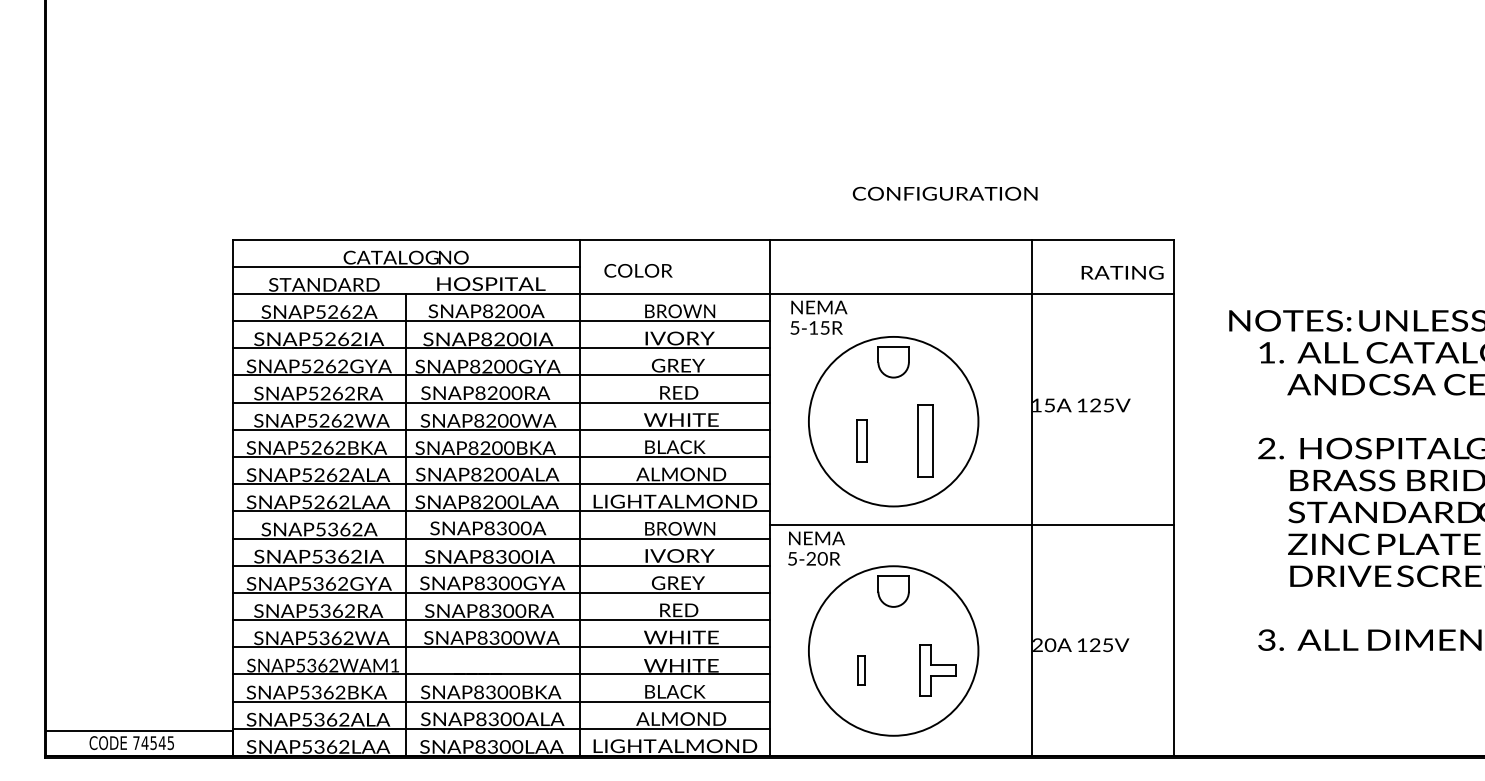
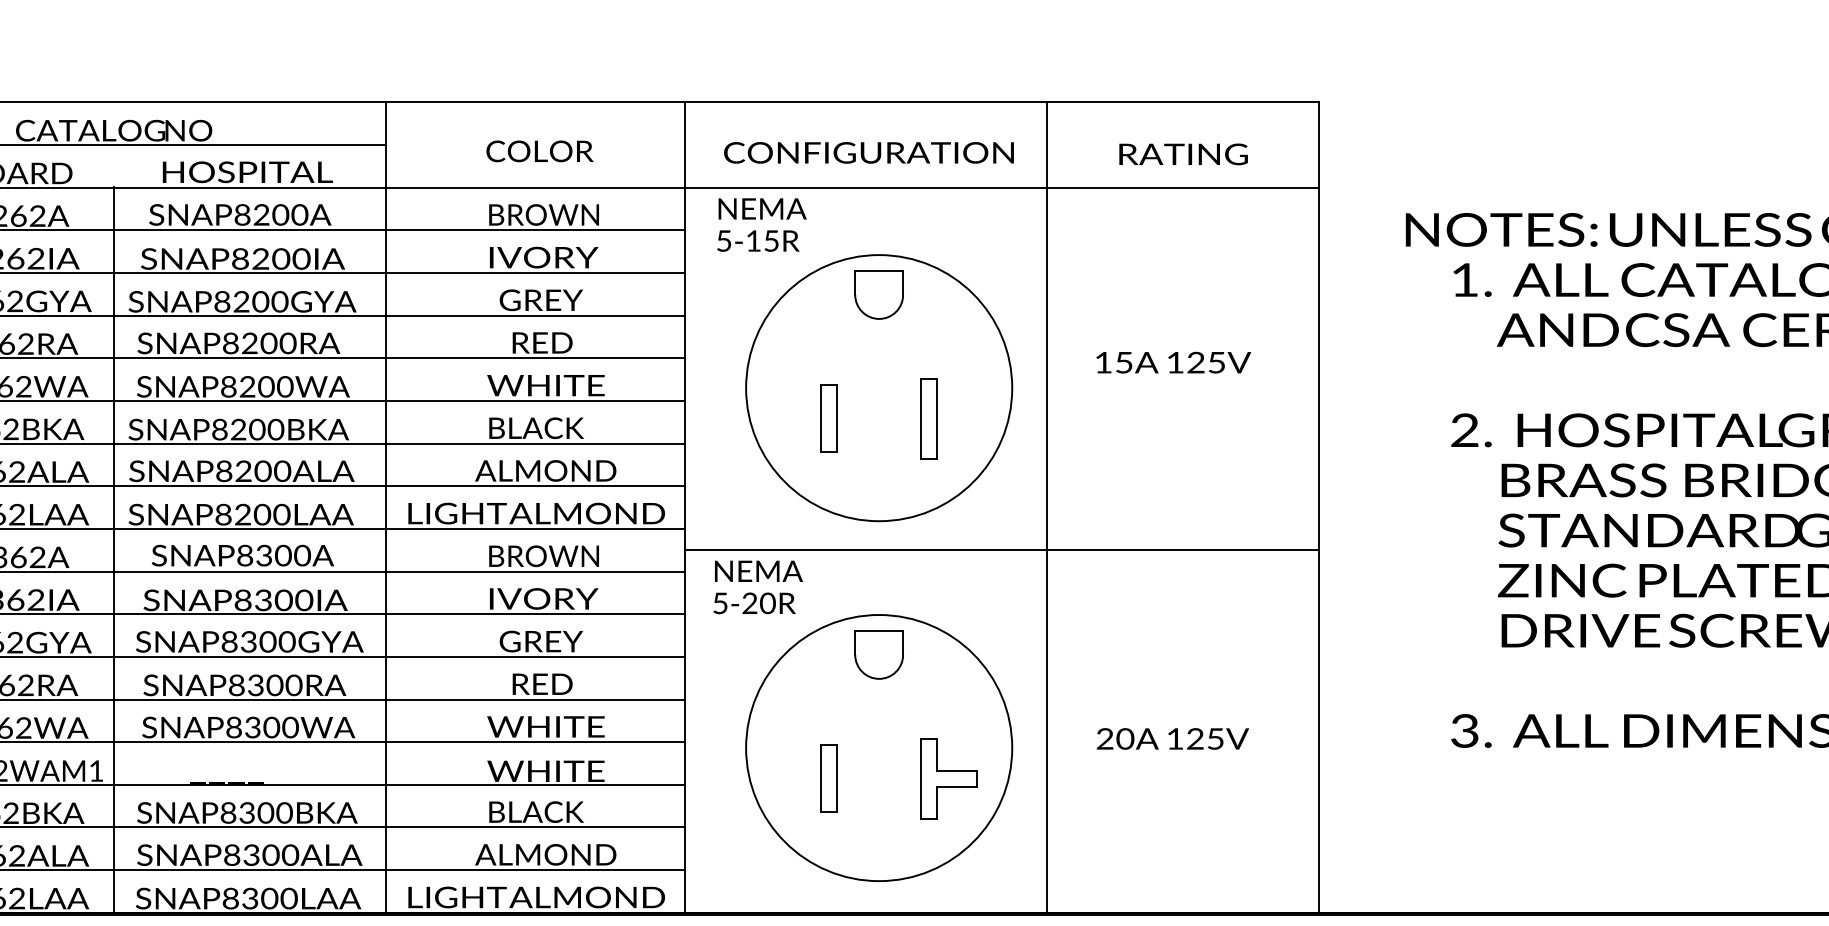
text: (944, 193) -> (867, 152), moved
text: (638, 270) -> (539, 150), moved
text: (1122, 272) -> (1183, 154), moved
part: (925, 441) -> (929, 419), size x0.71
line: (1031, 497) -> (1046, 507), moved
part: (861, 670) -> (828, 778), size x1.43

